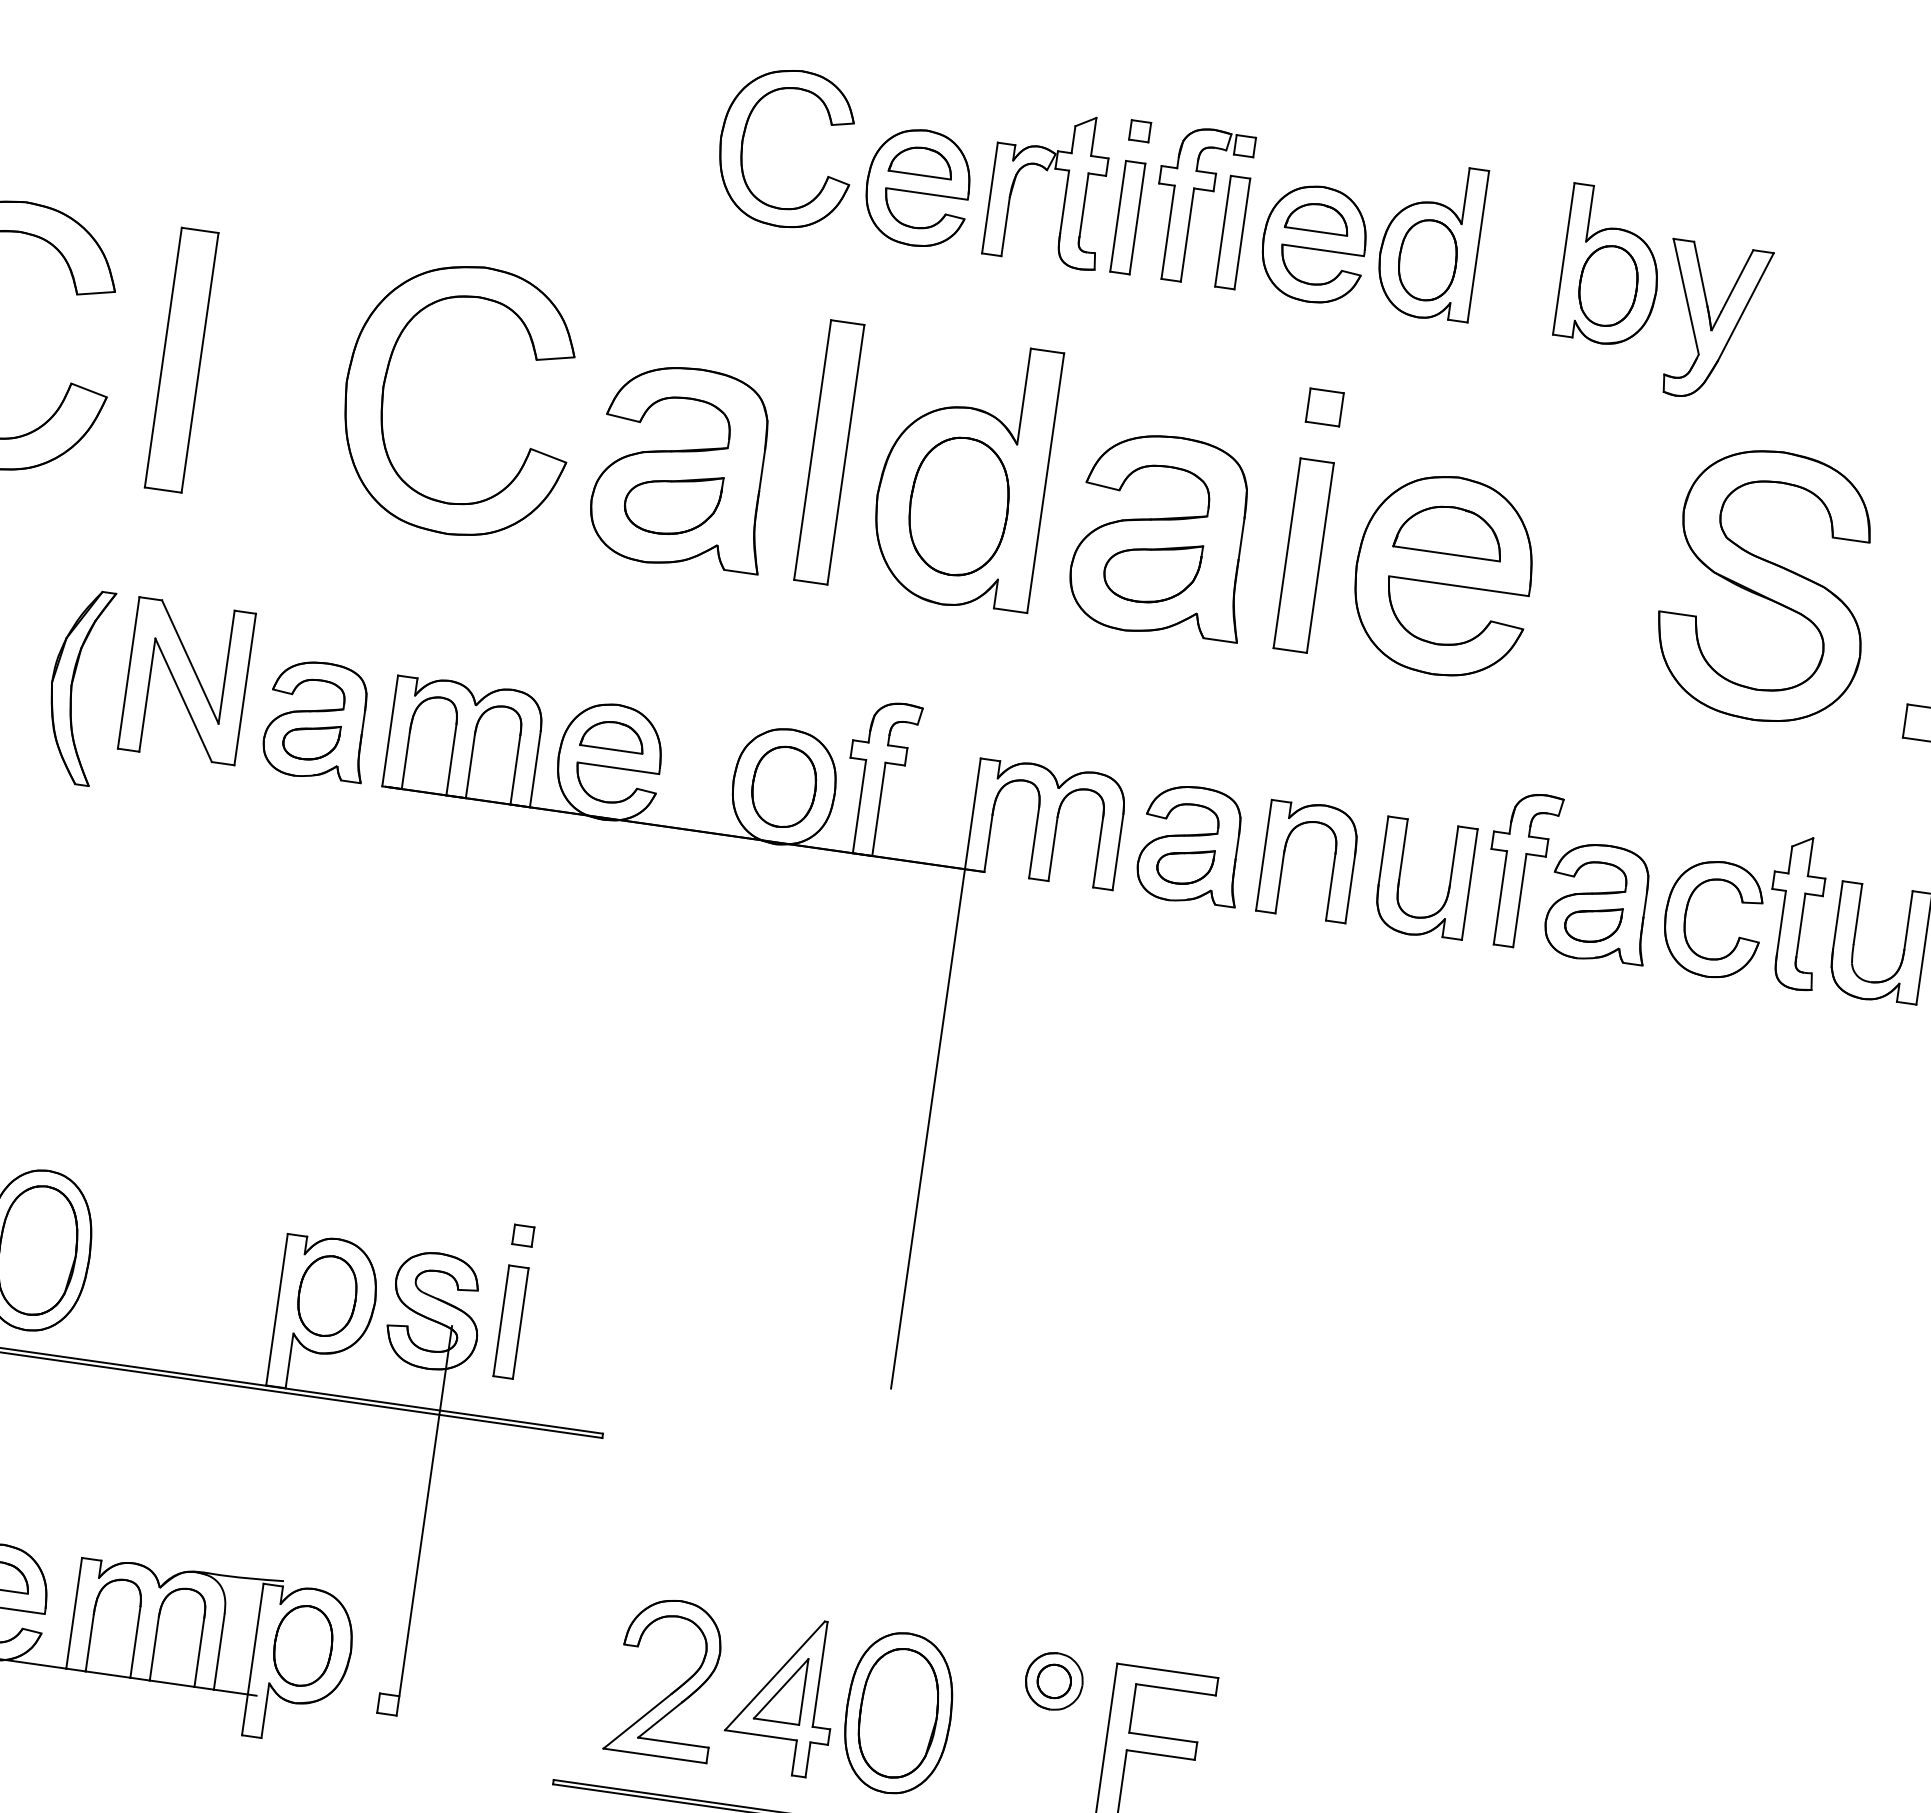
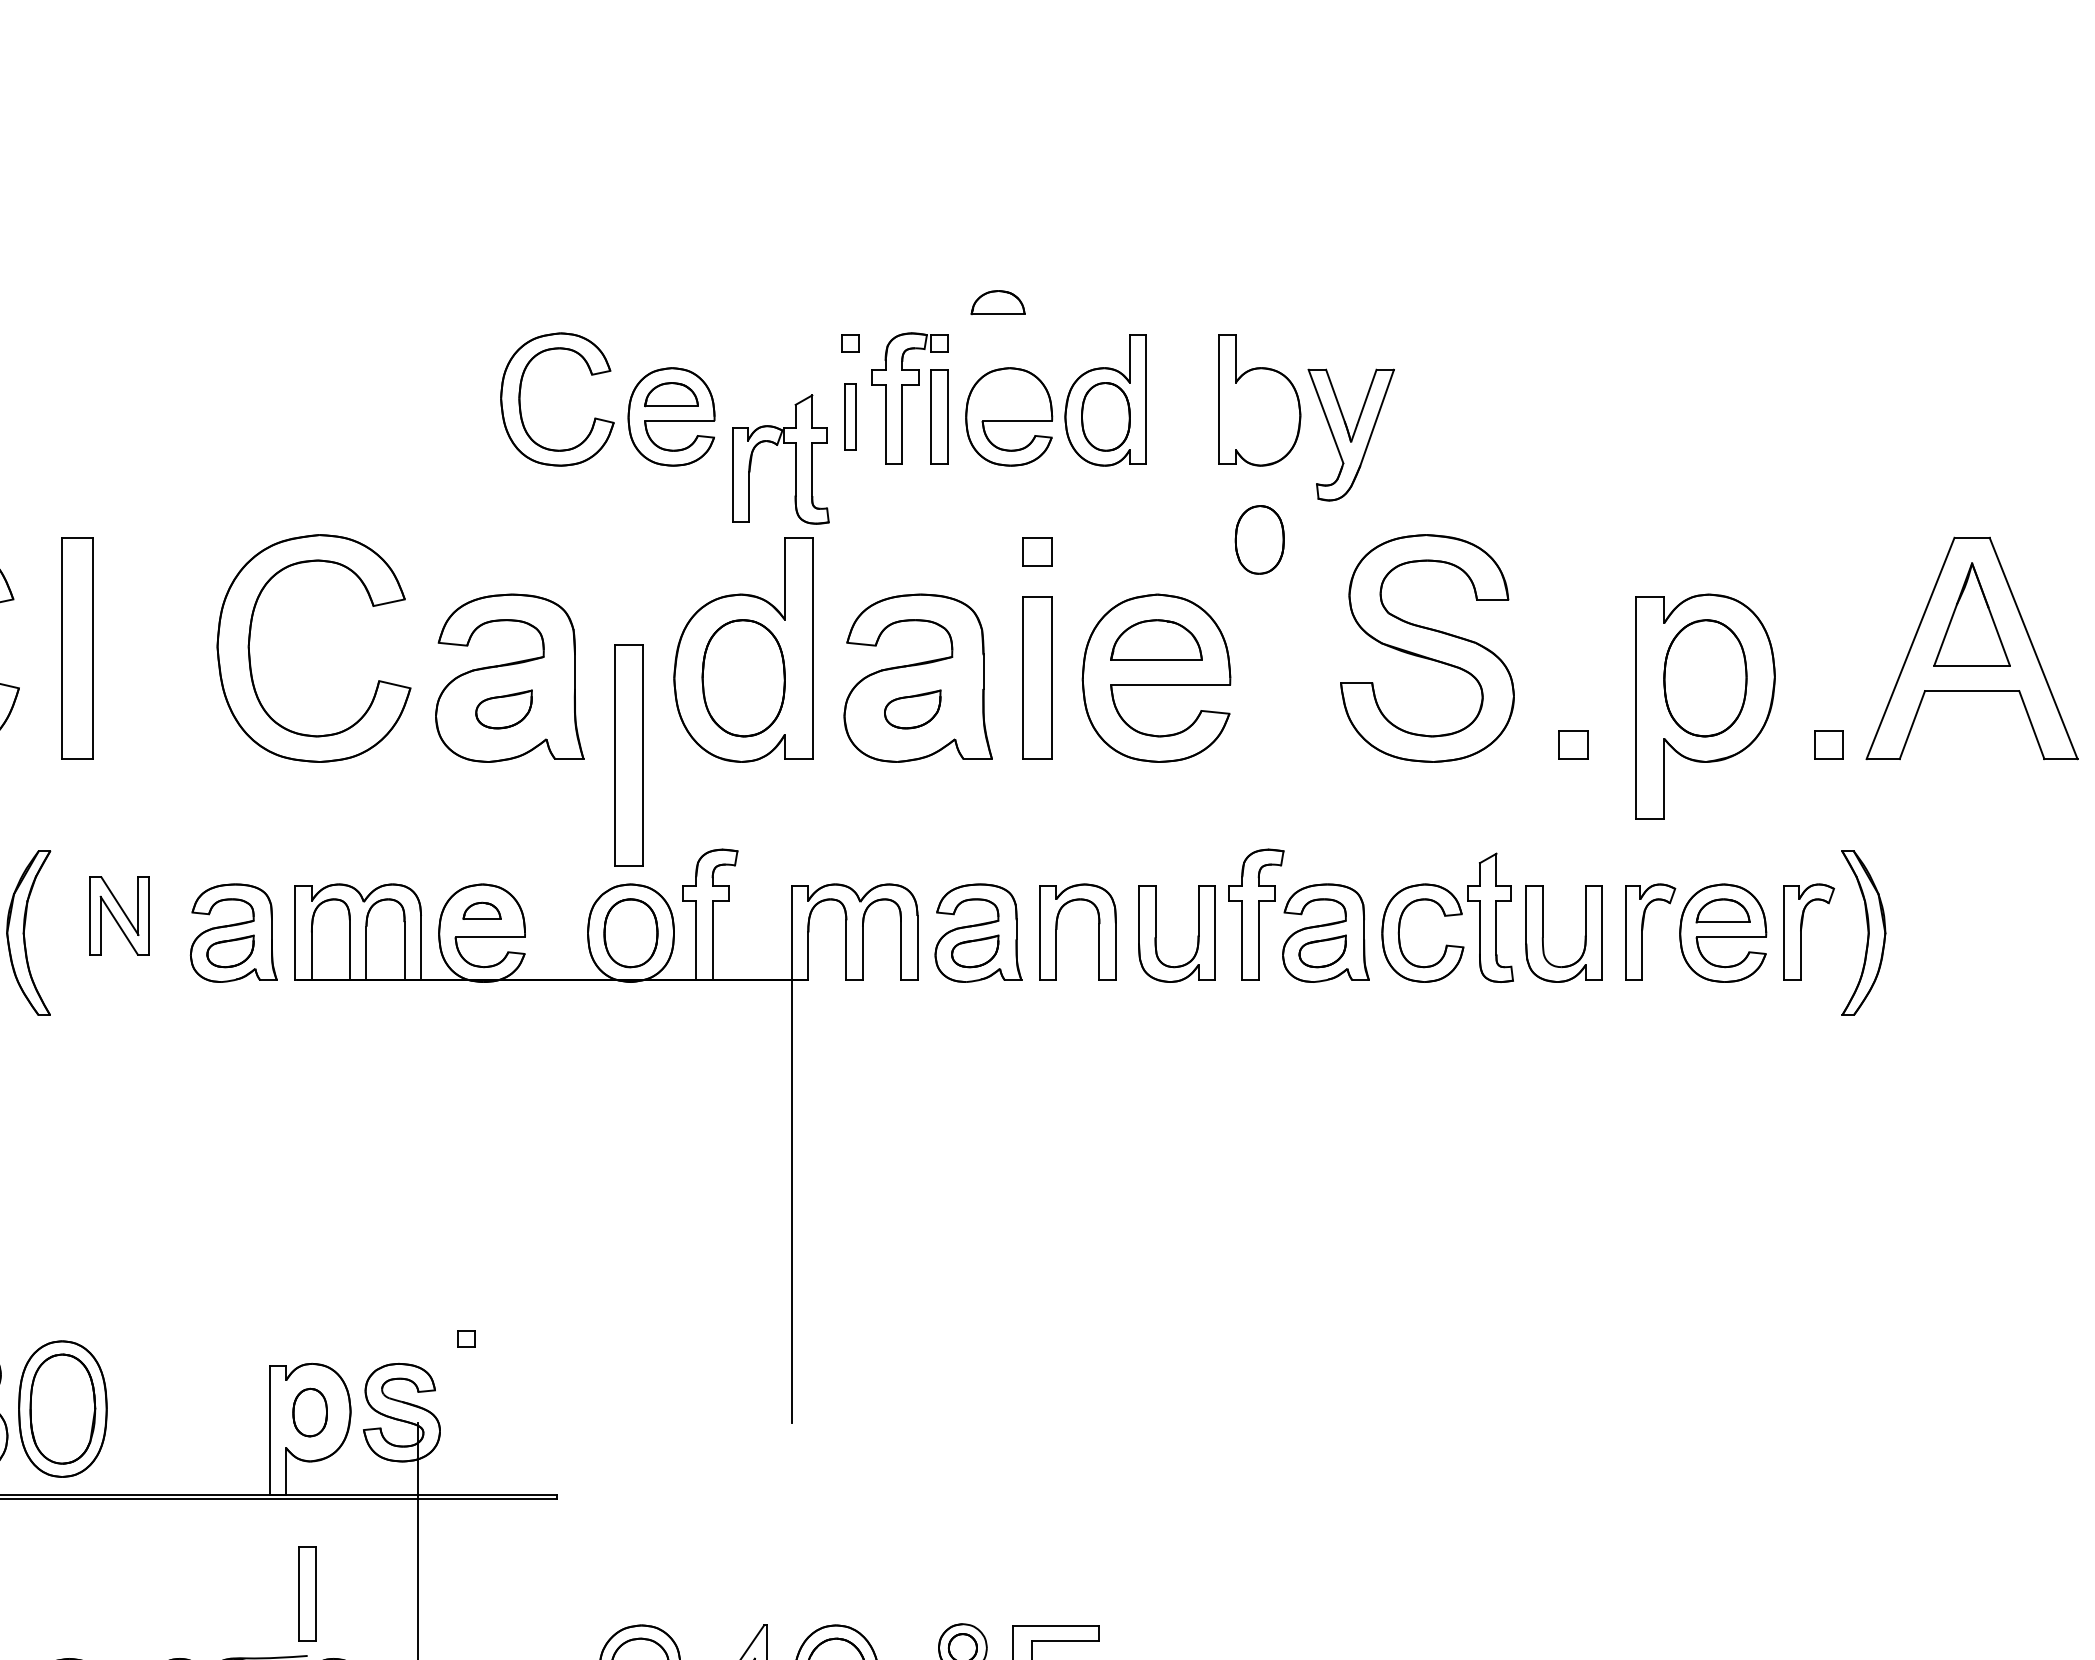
part: (1047, 170) -> (777, 445), moved
part: (1128, 217) -> (850, 416), size x0.7
part: (1317, 217) -> (997, 302), moved
part: (1608, 285) -> (1259, 539), moved
part: (828, 452) -> (628, 755), moved
part: (671, 503) -> (503, 709), size x0.7
part: (1151, 571) -> (912, 709), size x0.7
part: (186, 680) -> (119, 915), size x0.6
part: (612, 735) -> (481, 910), size x0.7
part: (327, 1295) -> (310, 1412), size x0.7
part: (511, 1321) -> (307, 1593), moved

